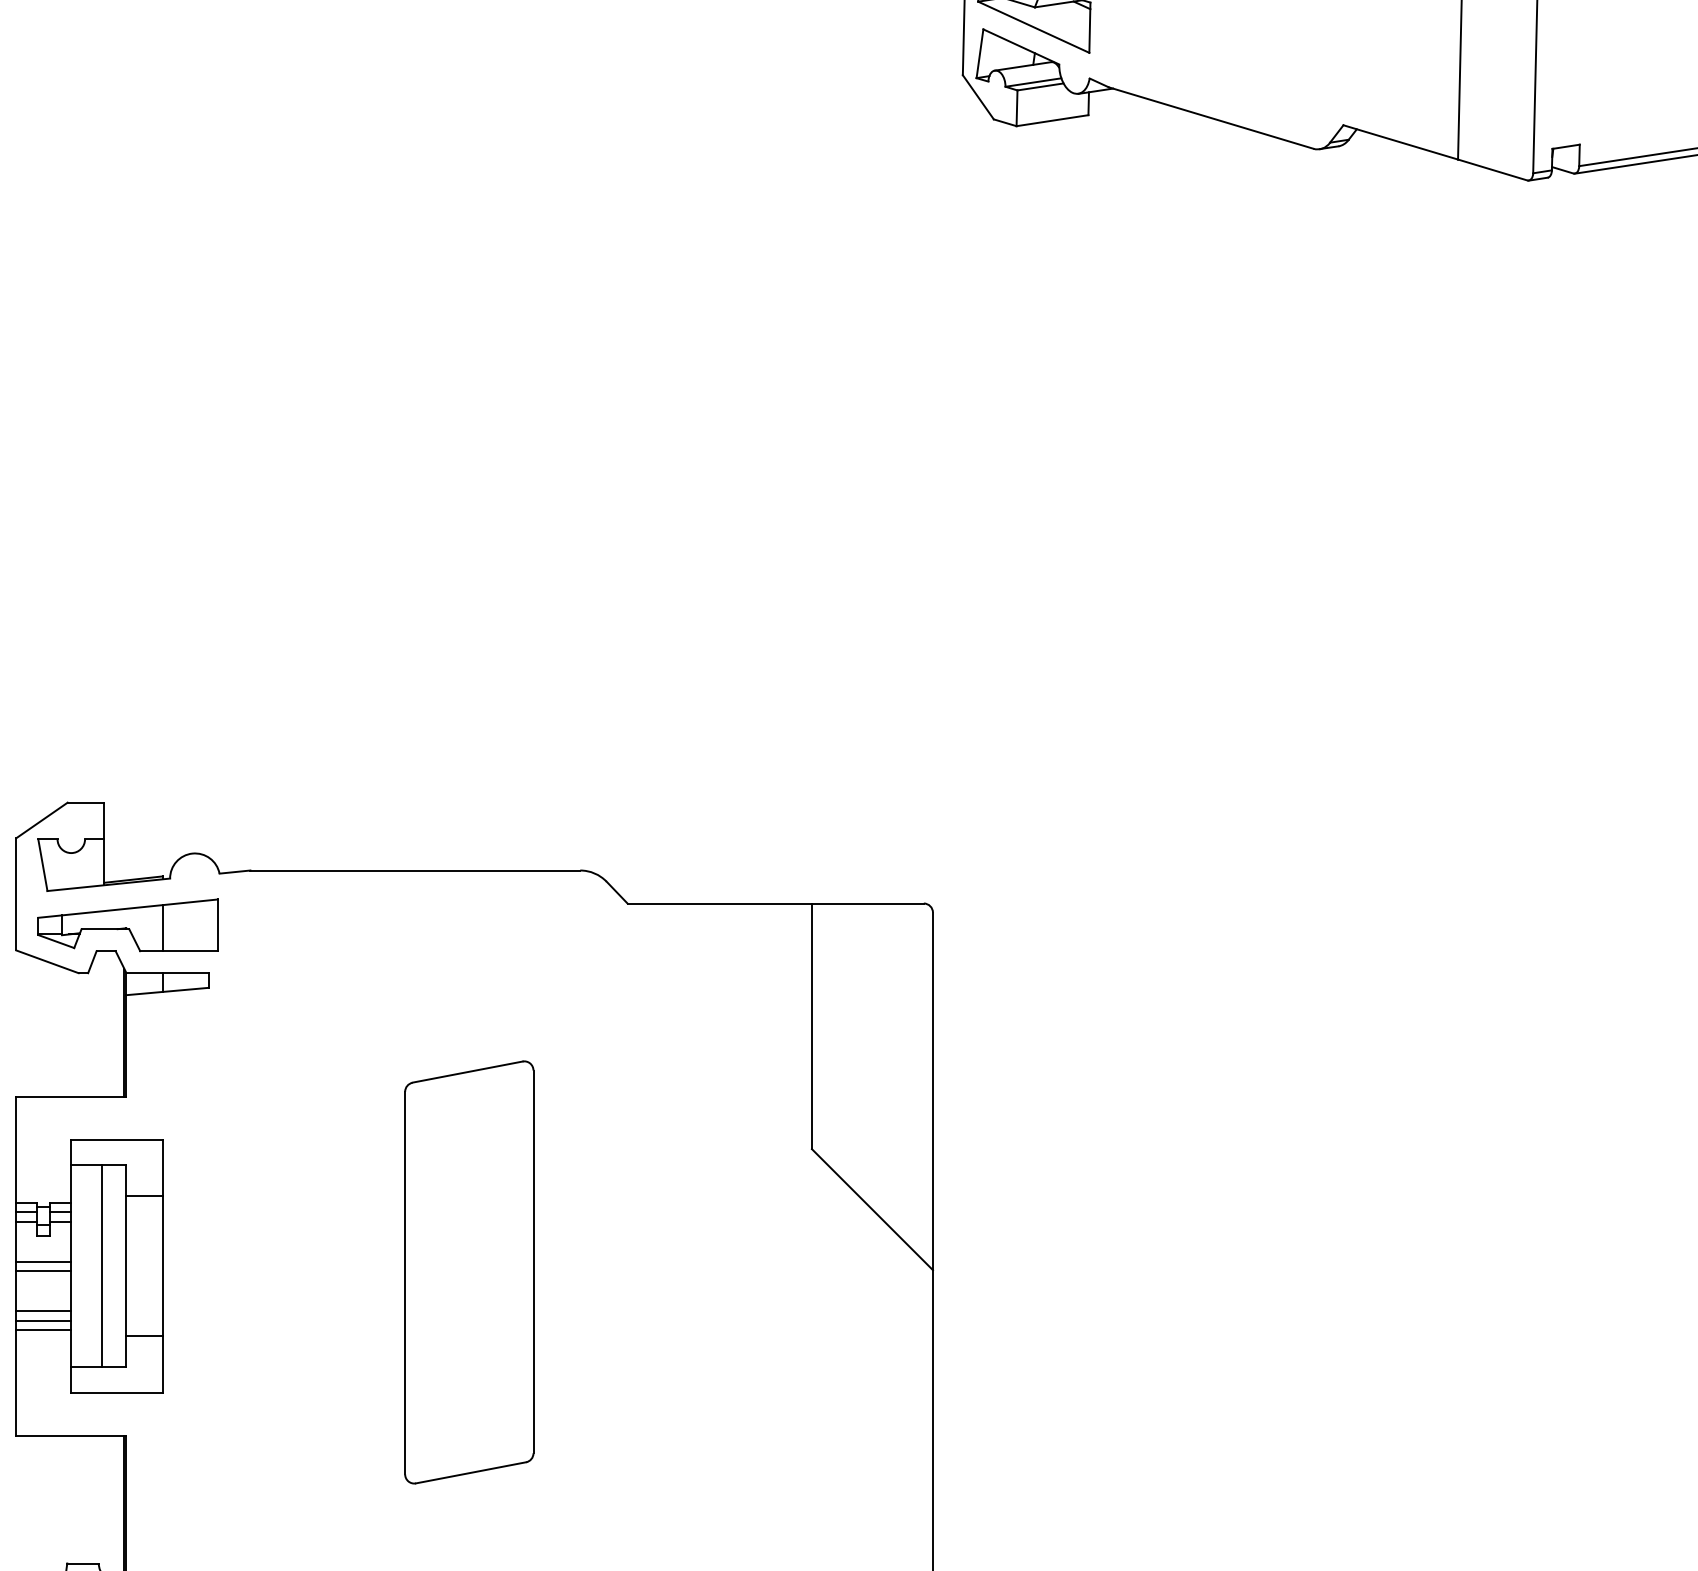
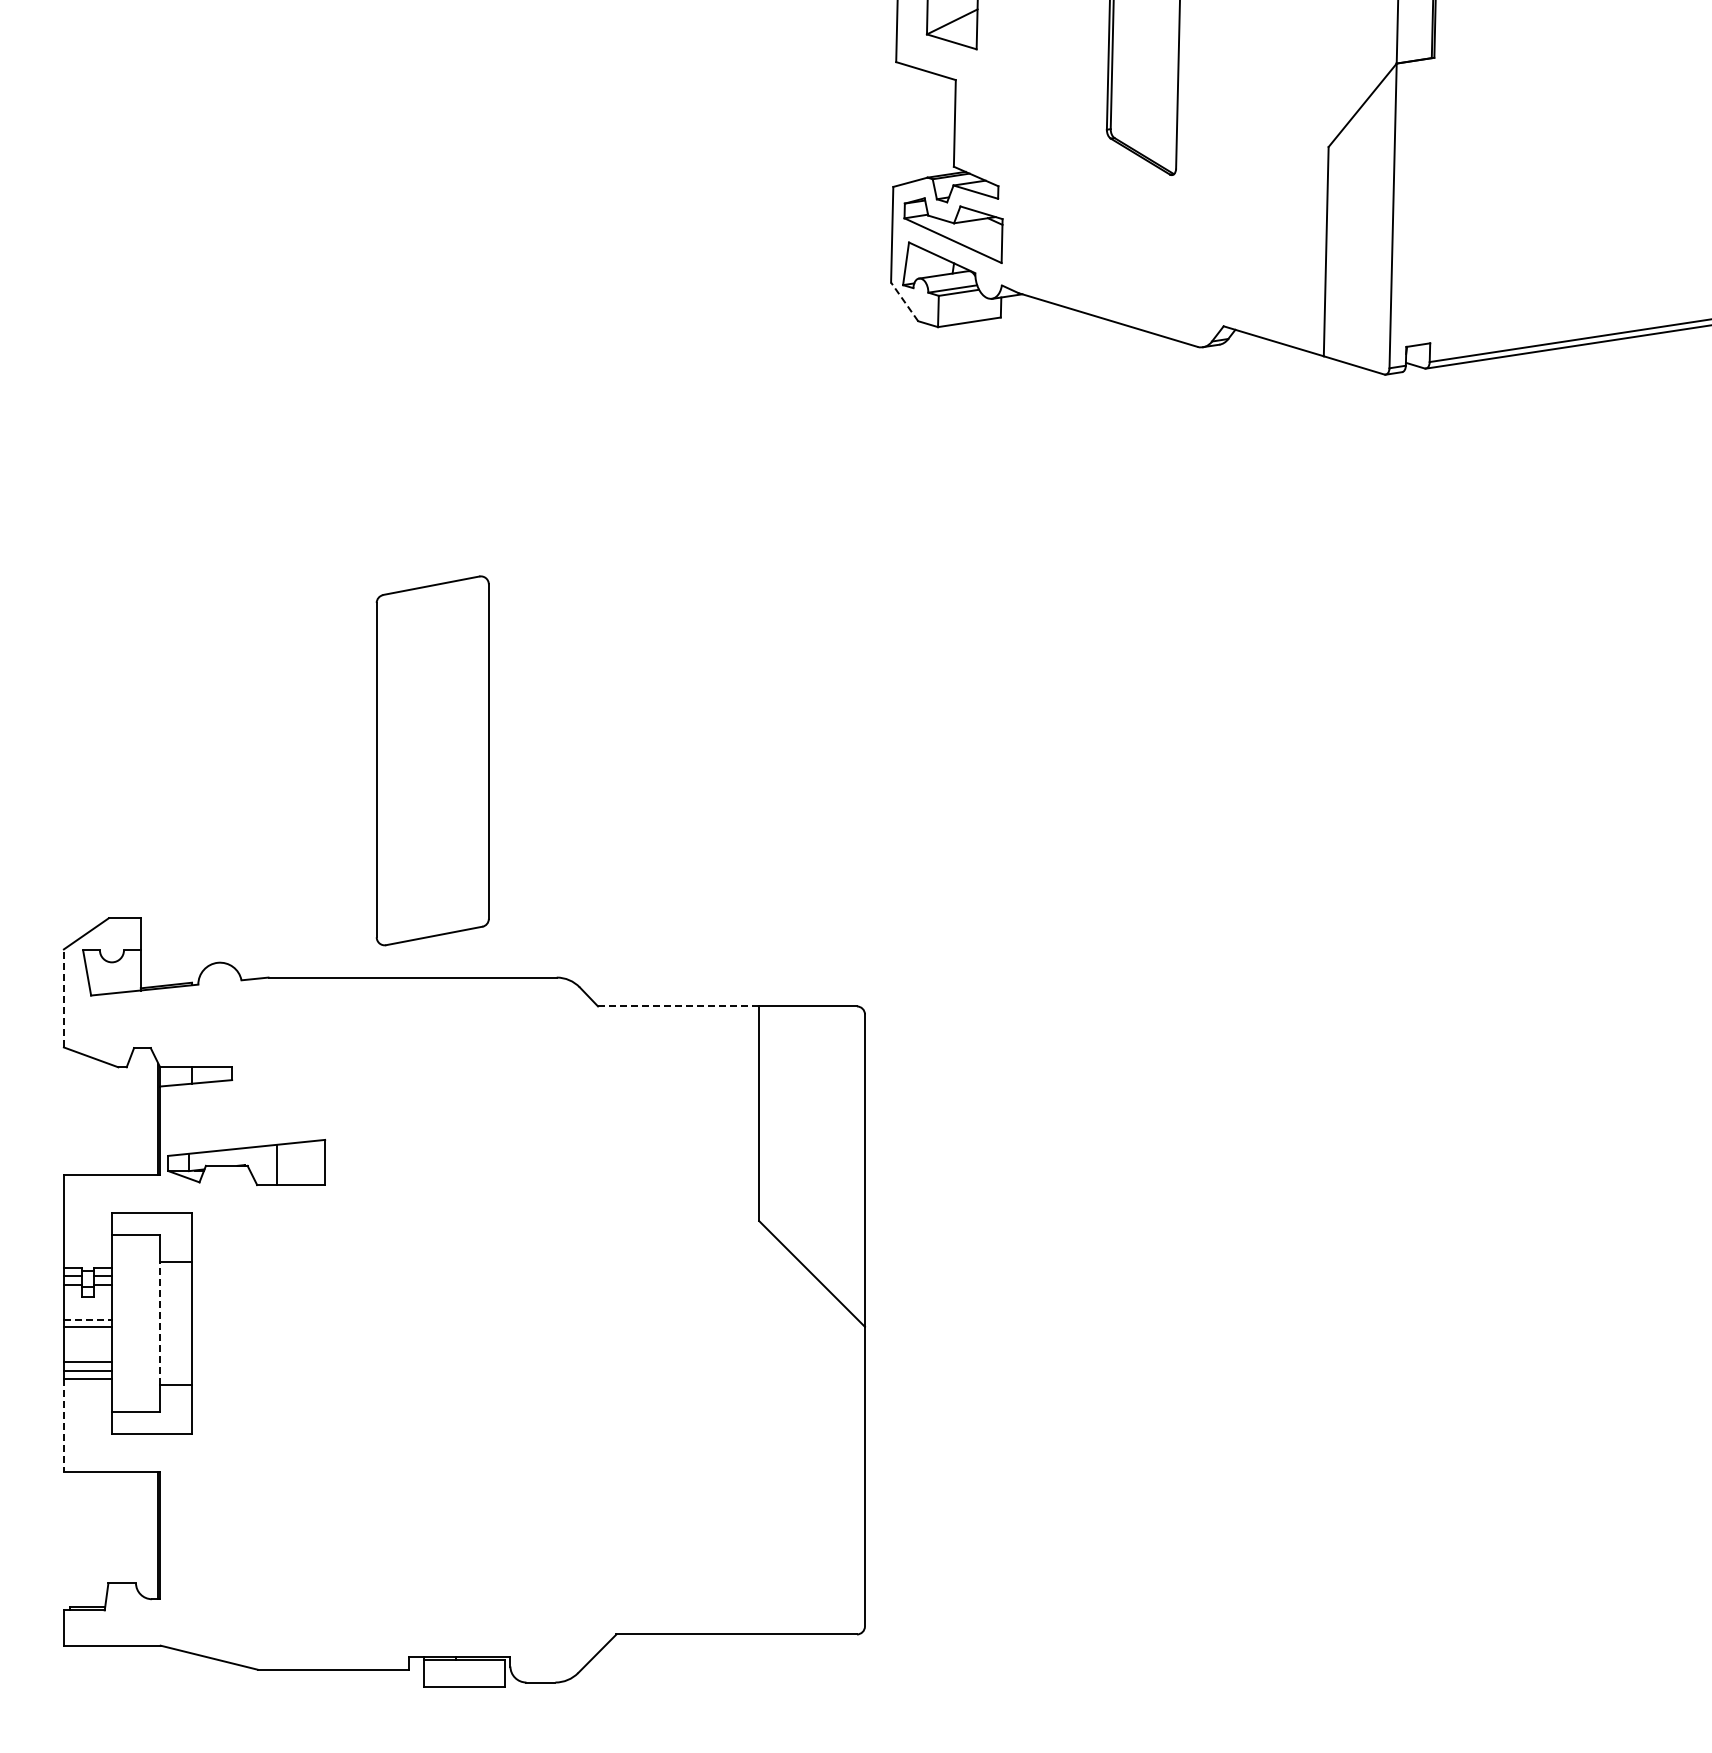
line: (978, 96) -> (904, 301), solid -> dashed
line: (15, 893) -> (63, 997), solid -> dashed
line: (719, 903) -> (678, 1006), solid -> dashed
part: (127, 925) -> (246, 1162), moved
line: (44, 1261) -> (88, 1319), solid -> dashed
line: (126, 1265) -> (160, 1322), solid -> dashed
line: (102, 1266) -> (139, 1323), removed
part: (468, 1272) -> (432, 760), moved
line: (15, 1383) -> (63, 1425), solid -> dashed

